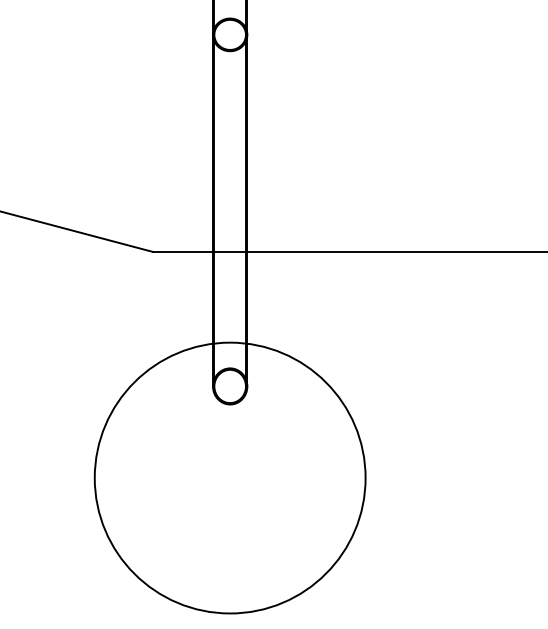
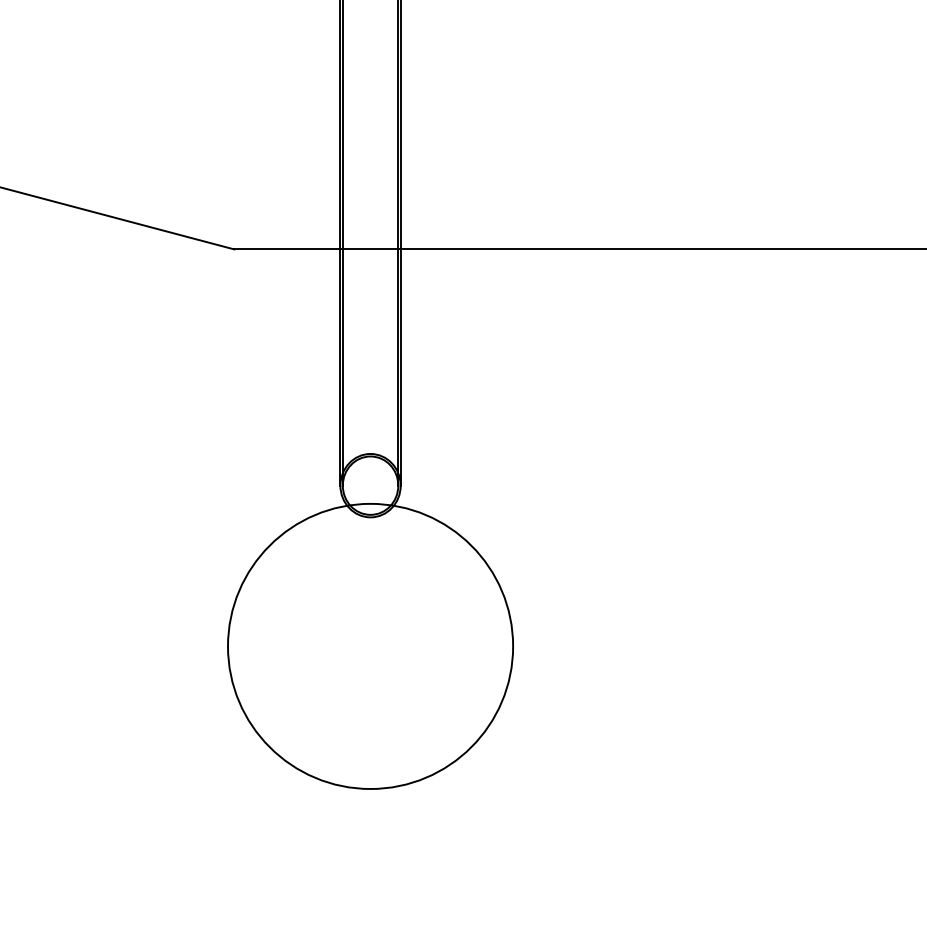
circle: (229, 477) -> (369, 645), size x0.6

